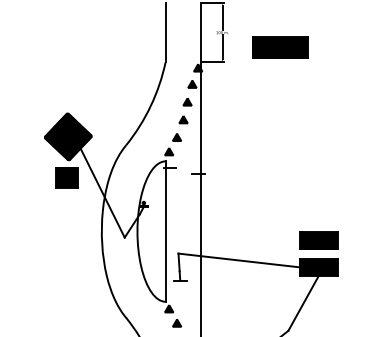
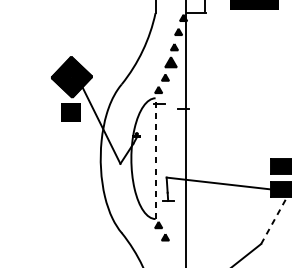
part: (183, 119) -> (170, 62), size x1.6
line: (165, 231) -> (155, 158), solid -> dashed
line: (303, 302) -> (274, 219), solid -> dashed

